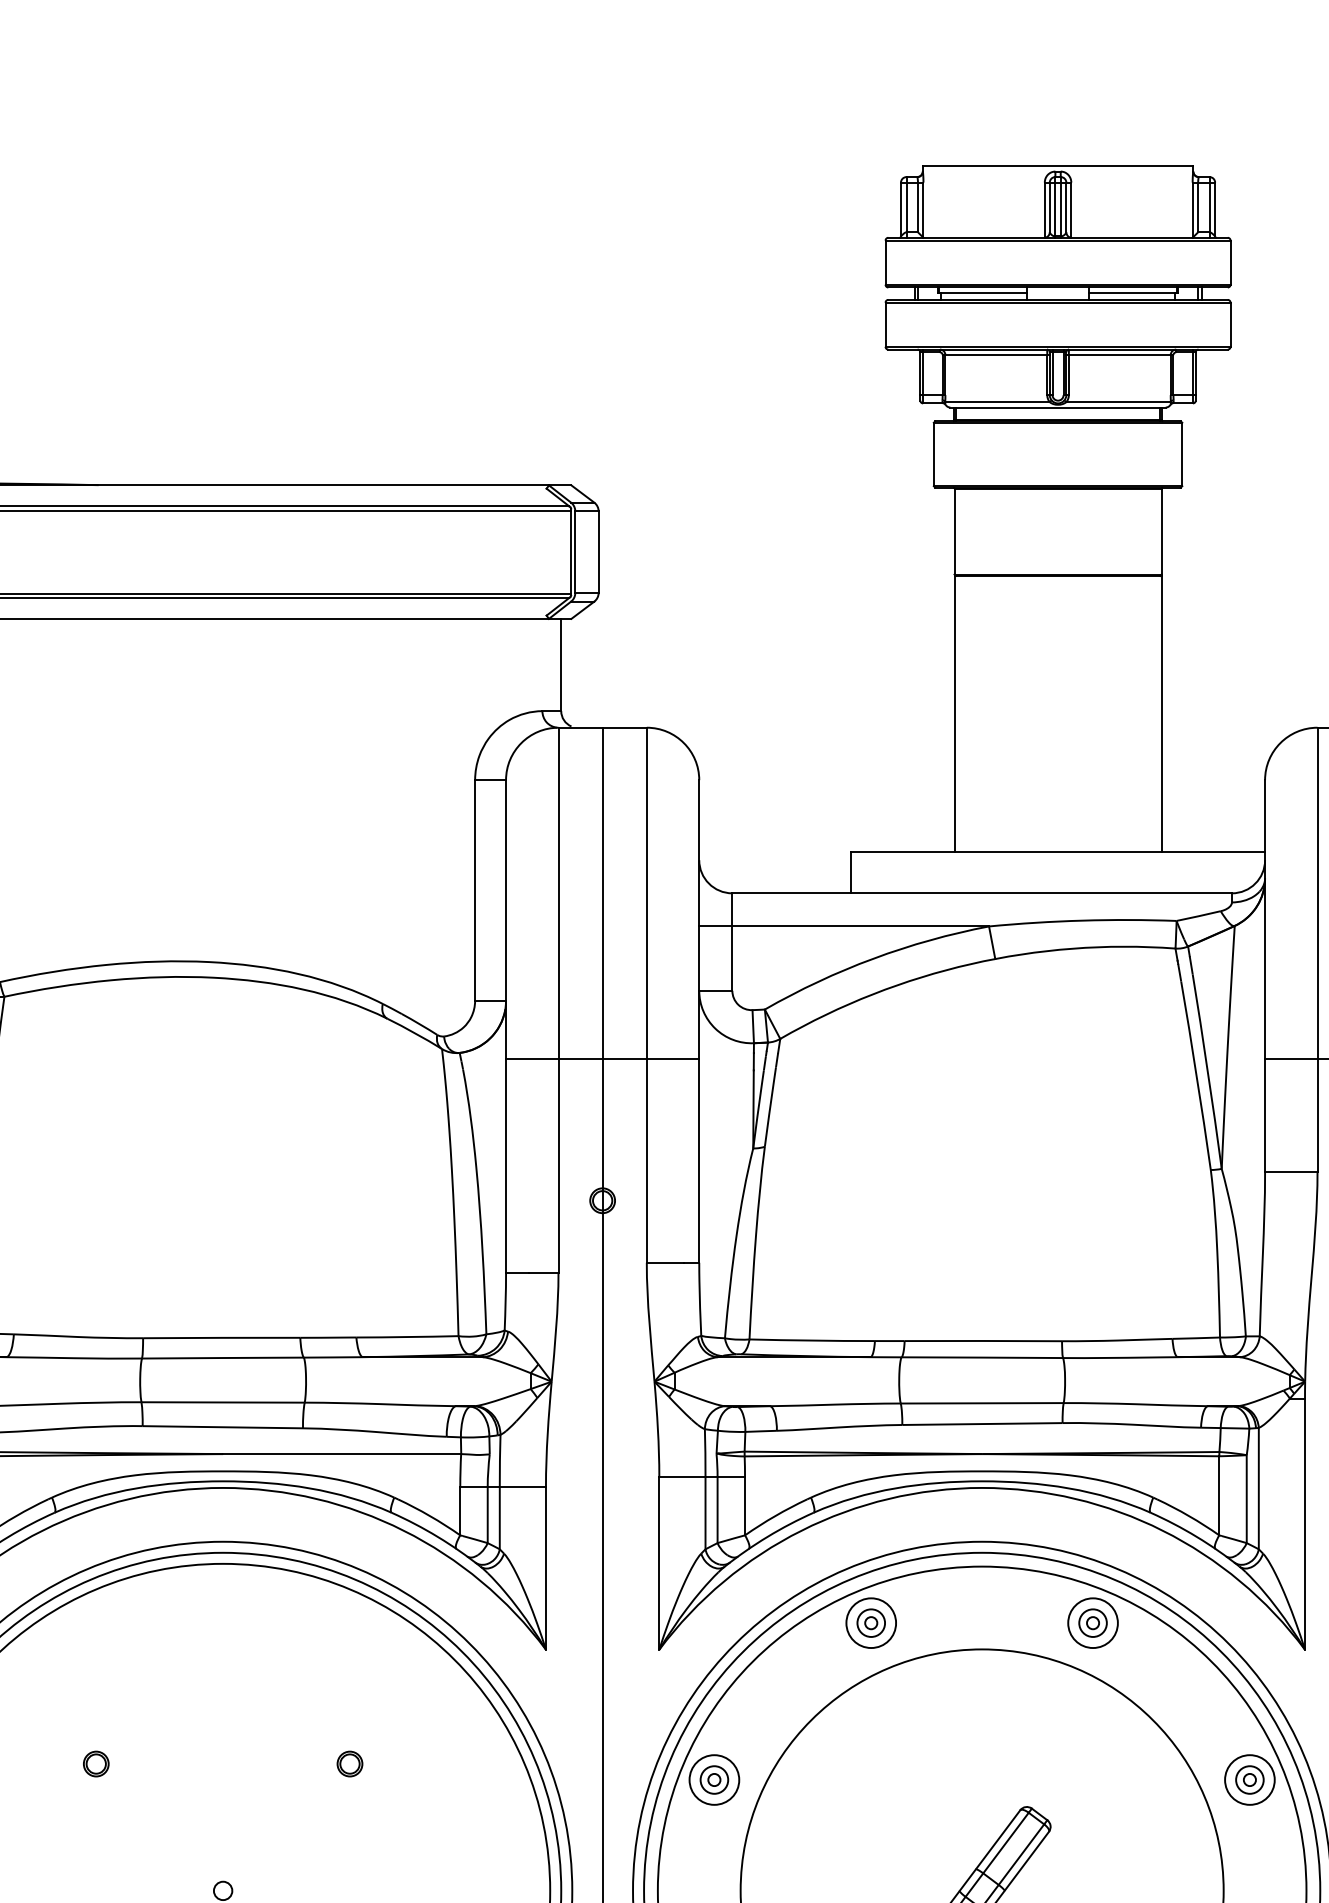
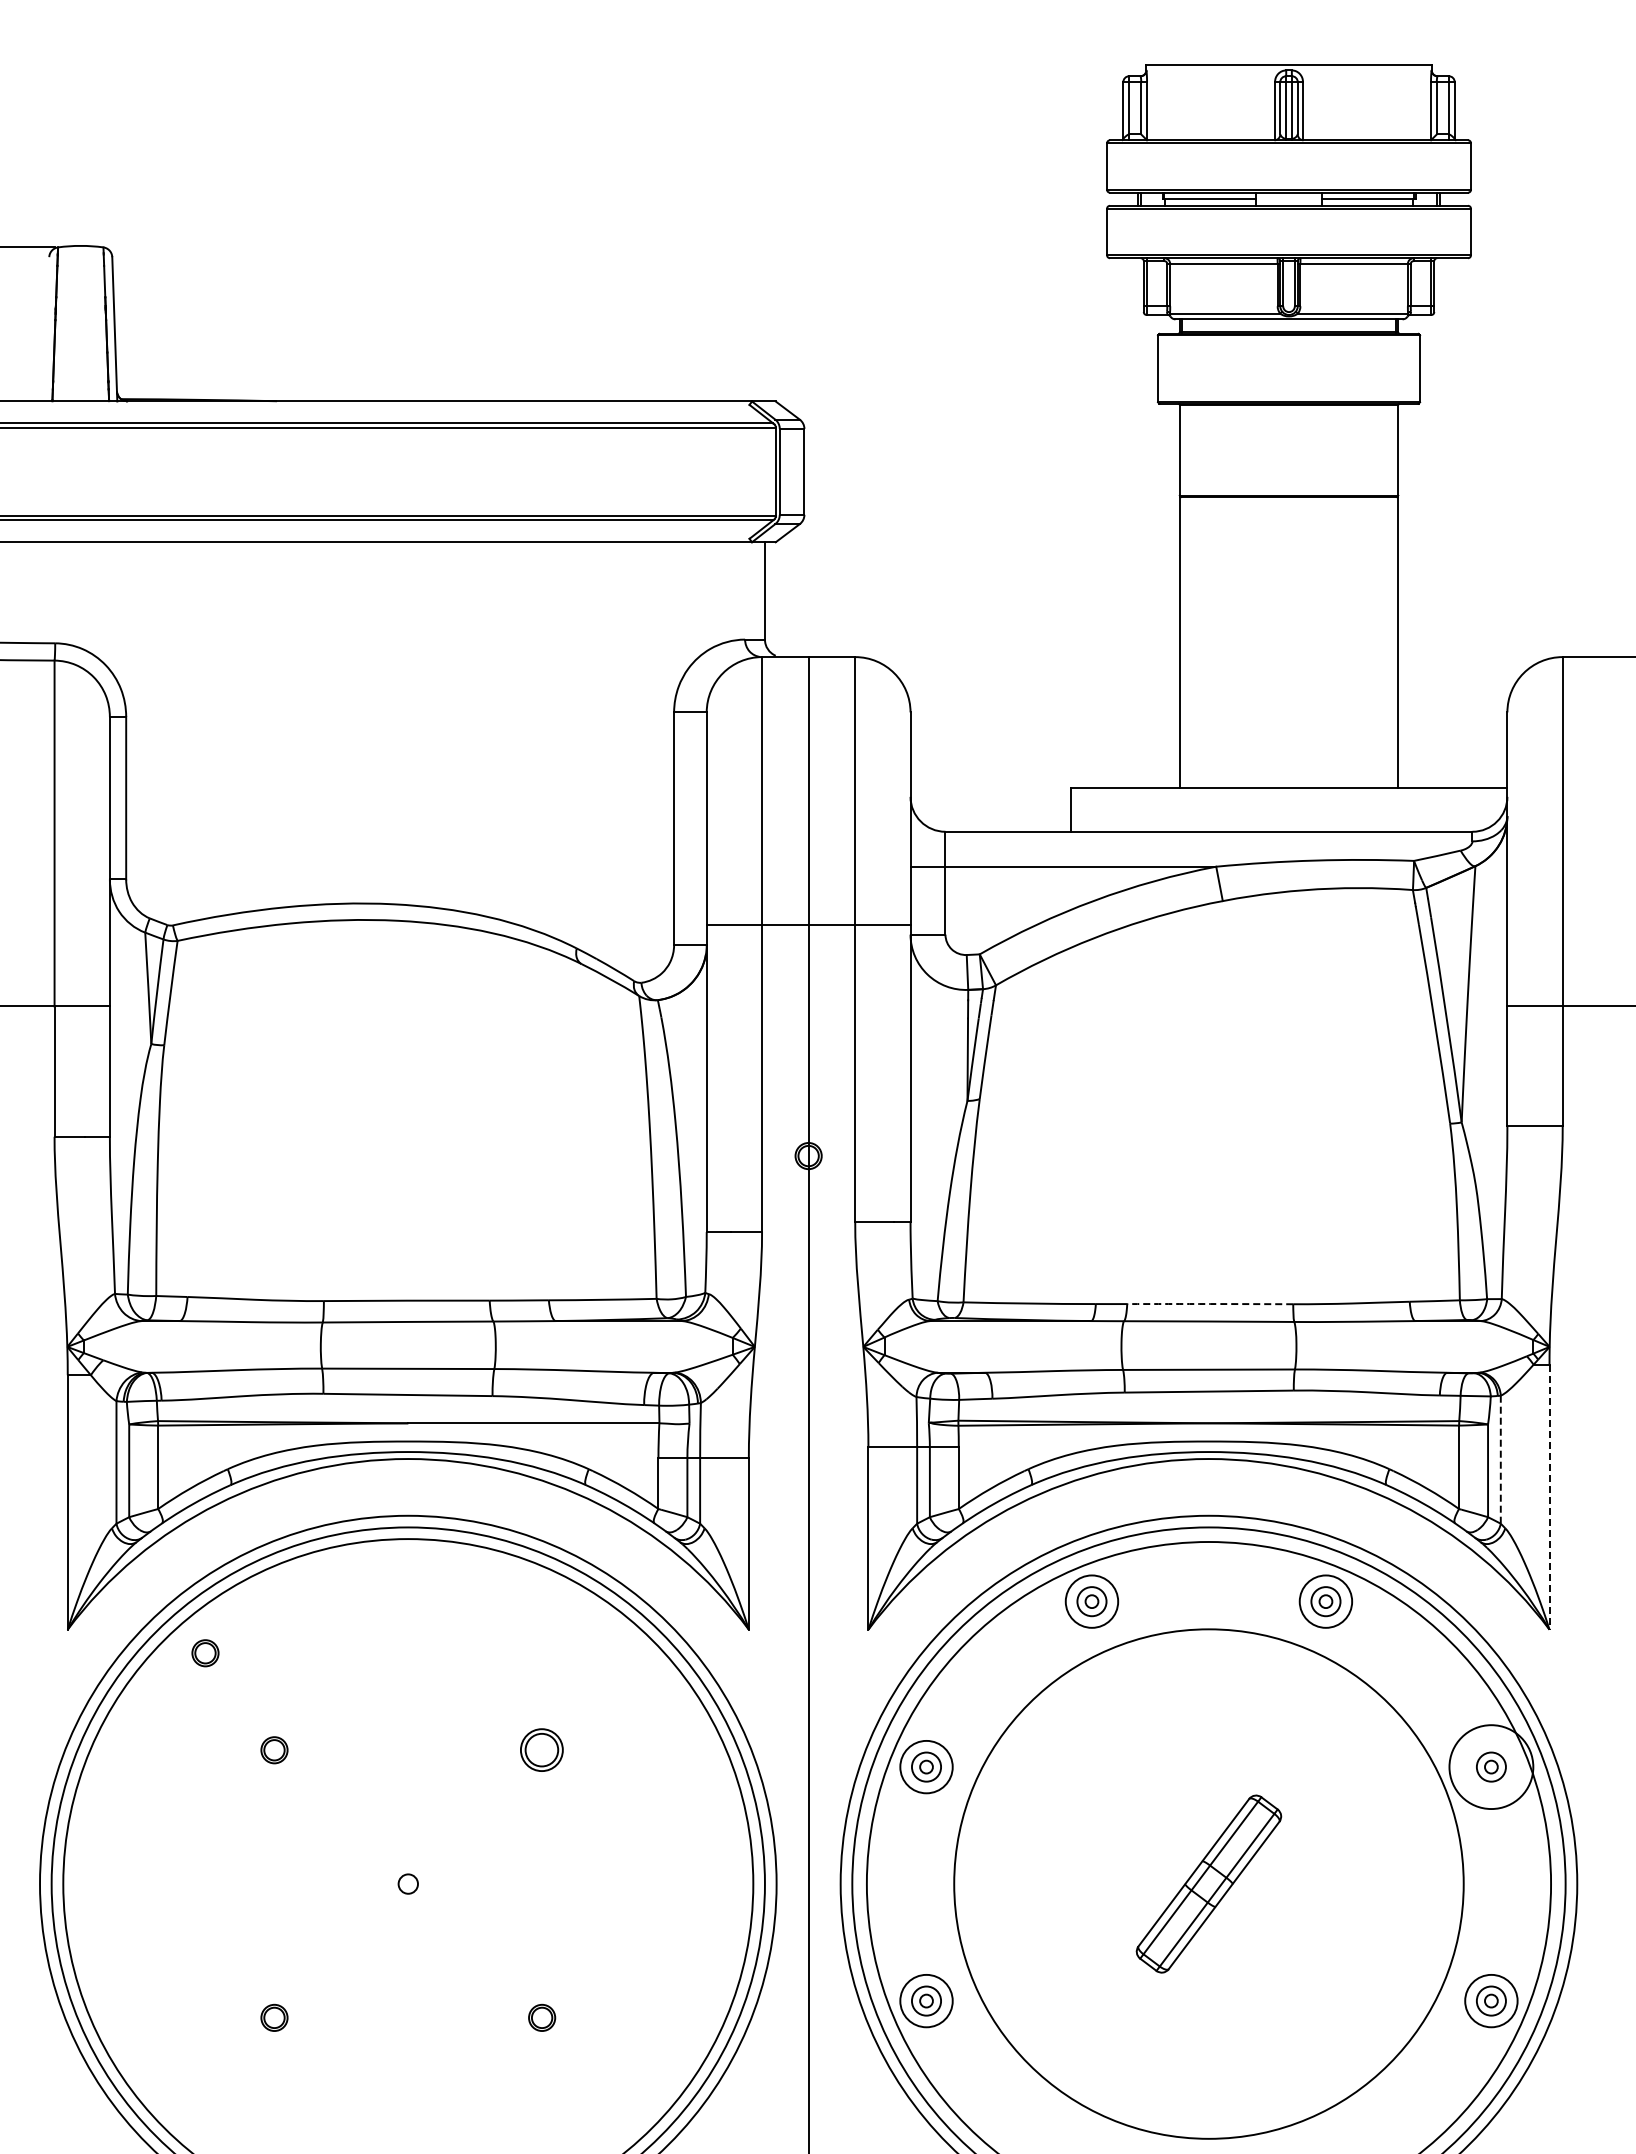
line: (602, 1058) -> (808, 925), moved
arc: (983, 1341) -> (1210, 1304), solid -> dashed
line: (1258, 1488) -> (1500, 1459), solid -> dashed
line: (1304, 1524) -> (1549, 1497), solid -> dashed
part: (30, 1672) -> (205, 1653), added
part: (350, 1764) -> (542, 1750), size x1.6
circle: (1250, 1779) -> (1491, 1766), size x1.6

